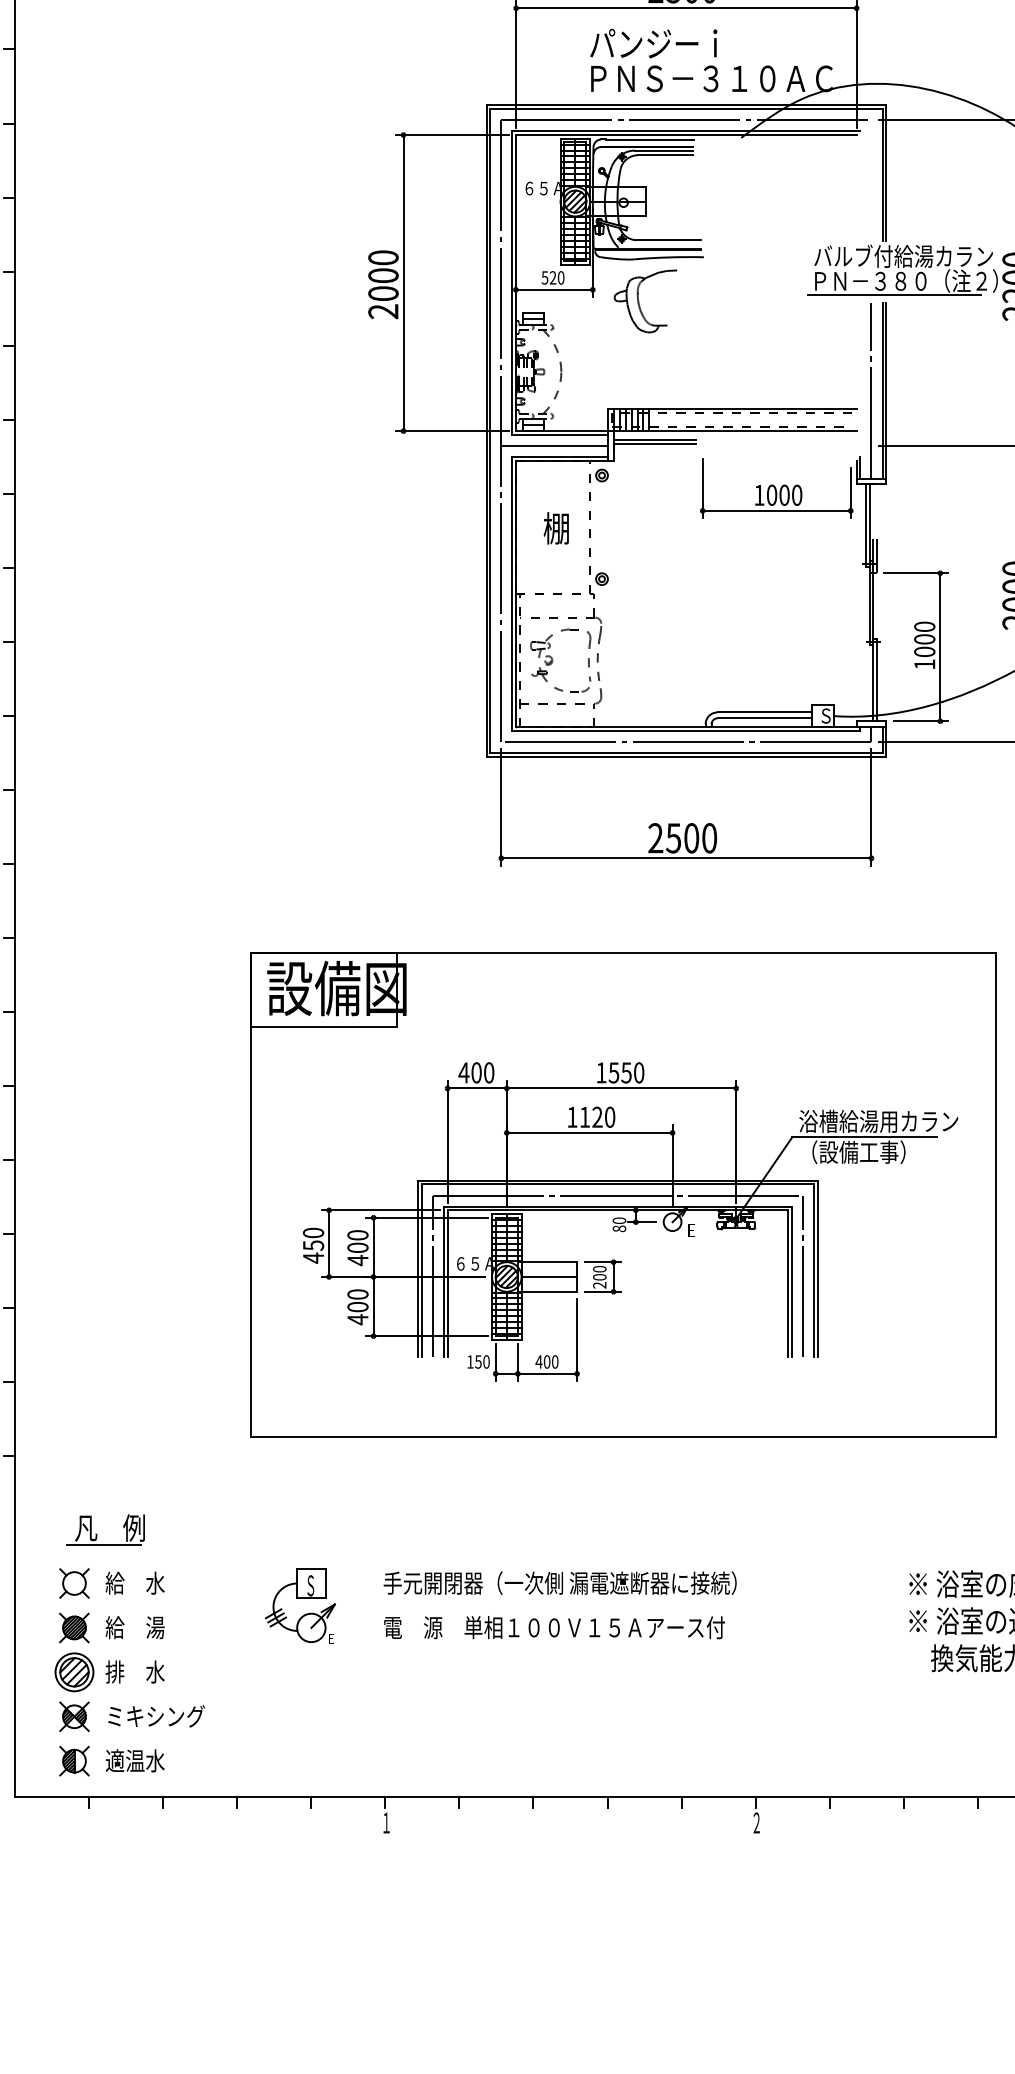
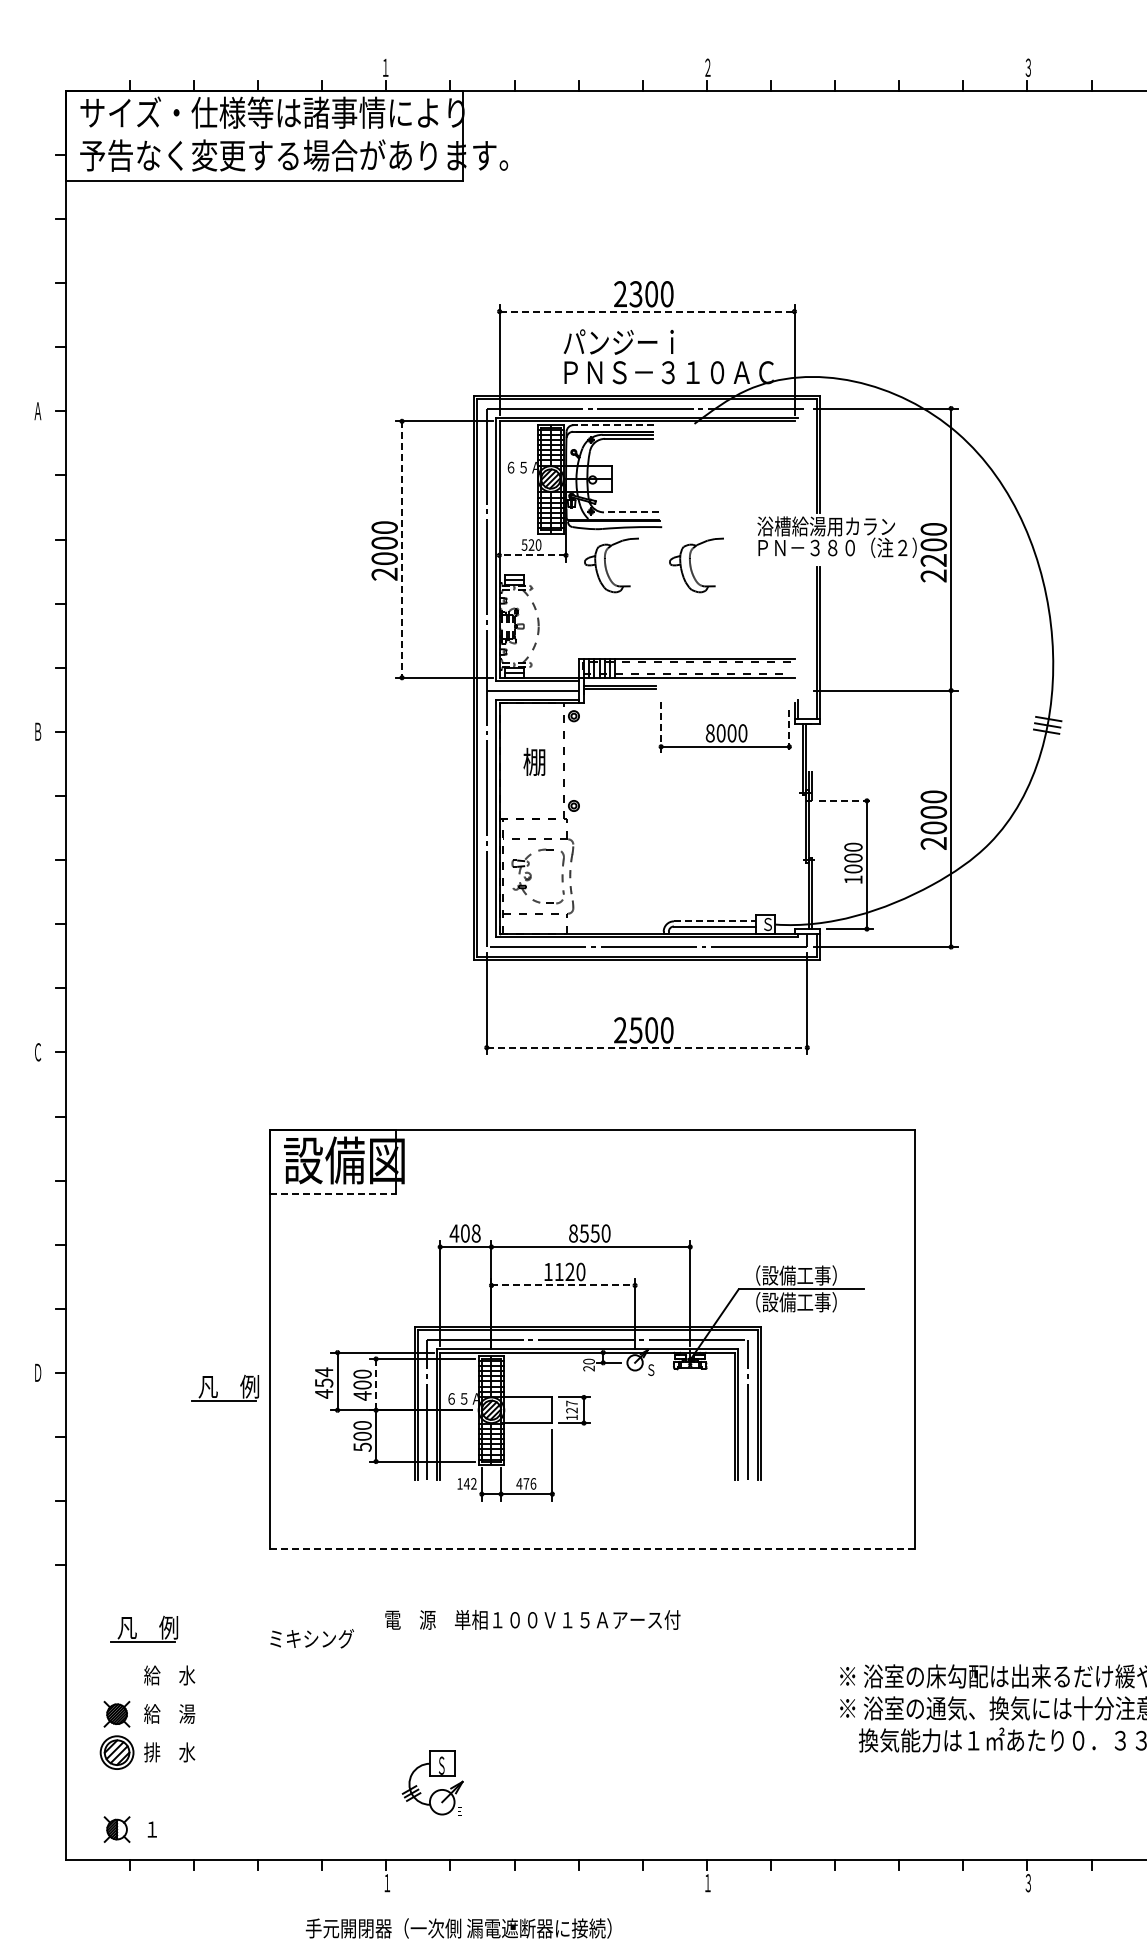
line: (686, 8) -> (647, 311), solid -> dashed
line: (649, 139) -> (615, 425), solid -> dashed
line: (668, 240) -> (631, 512), solid -> dashed
text: (902, 256) -> (834, 526), バルブ付給湯カラン -> 浴槽給湯用カラン
line: (404, 284) -> (402, 550), solid -> dashed
line: (554, 289) -> (532, 555), solid -> dashed
line: (894, 294) -> (827, 559), removed
part: (743, 301) -> (696, 565), added
line: (871, 390) -> (807, 642), removed
line: (703, 488) -> (661, 727), solid -> dashed
line: (850, 493) -> (789, 731), solid -> dashed
text: (758, 495) -> (709, 733), 1000 -> 8000
line: (916, 572) -> (846, 800), solid -> dashed
line: (765, 712) -> (715, 921), solid -> dashed
line: (686, 858) -> (647, 1047), solid -> dashed
line: (324, 1026) -> (333, 1193), solid -> dashed
text: (488, 1072) -> (475, 1233), 400 -> 408
text: (601, 1072) -> (573, 1233), 1550 -> 8550
text: (878, 1121) -> (813, 1275), 浴槽給湯用カラン -> （設備工事）
line: (589, 1132) -> (563, 1285), solid -> dashed
text: (618, 1228) -> (588, 1368), 80 -> 20
text: (691, 1231) -> (651, 1370), Ｅ -> Ｓ
text: (313, 1233) -> (324, 1372), 450 -> 454
line: (374, 1247) -> (376, 1384), solid -> dashed
part: (190, 1255) -> (217, 1391), added
line: (549, 1277) -> (528, 1410), removed
text: (599, 1277) -> (571, 1410), 200 -> 127
text: (357, 1319) -> (362, 1447), 400 -> 500
text: (481, 1361) -> (469, 1483), 150 -> 142
text: (550, 1361) -> (529, 1483), 400 -> 476
line: (624, 1437) -> (593, 1549), solid -> dashed
part: (73, 1583) -> (116, 1675), removed
text: (559, 1583) -> (458, 1928), moved
part: (300, 1605) -> (432, 1782), moved
text: (554, 1627) -> (532, 1619), moved
part: (73, 1716) -> (116, 1790), removed
text: (155, 1716) -> (311, 1638), moved
text: (134, 1761) -> (169, 1829), 適温水 -> １
text: (756, 1822) -> (707, 1882), ２ -> １

